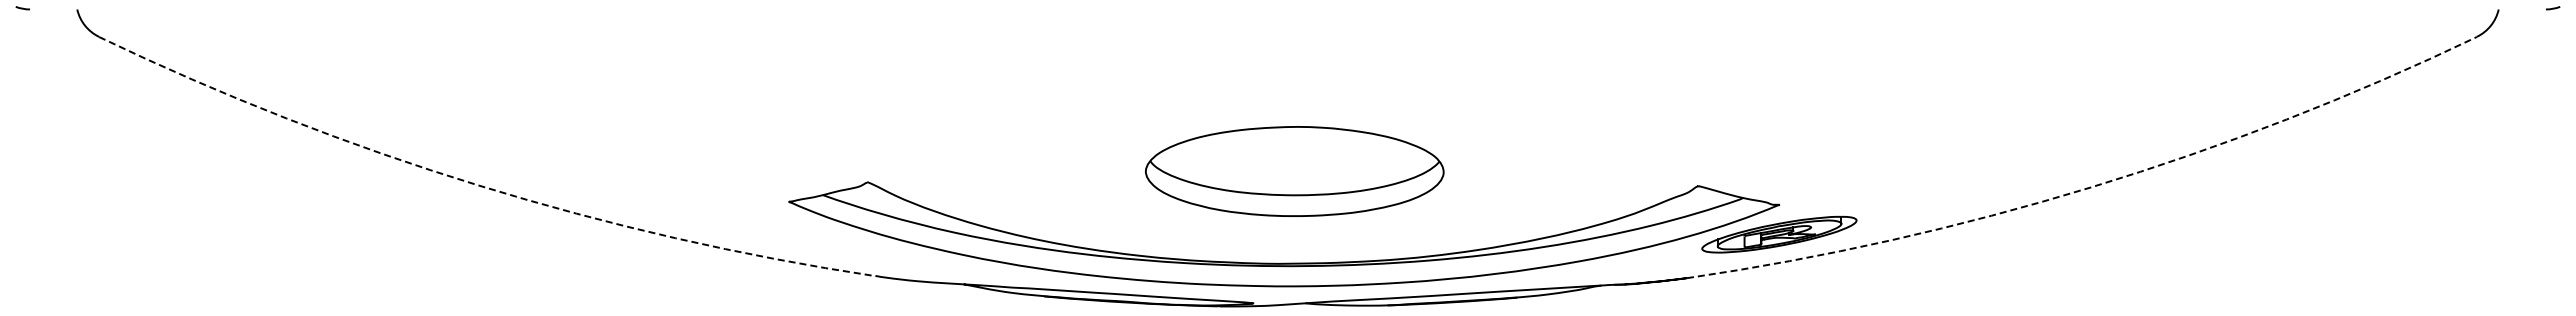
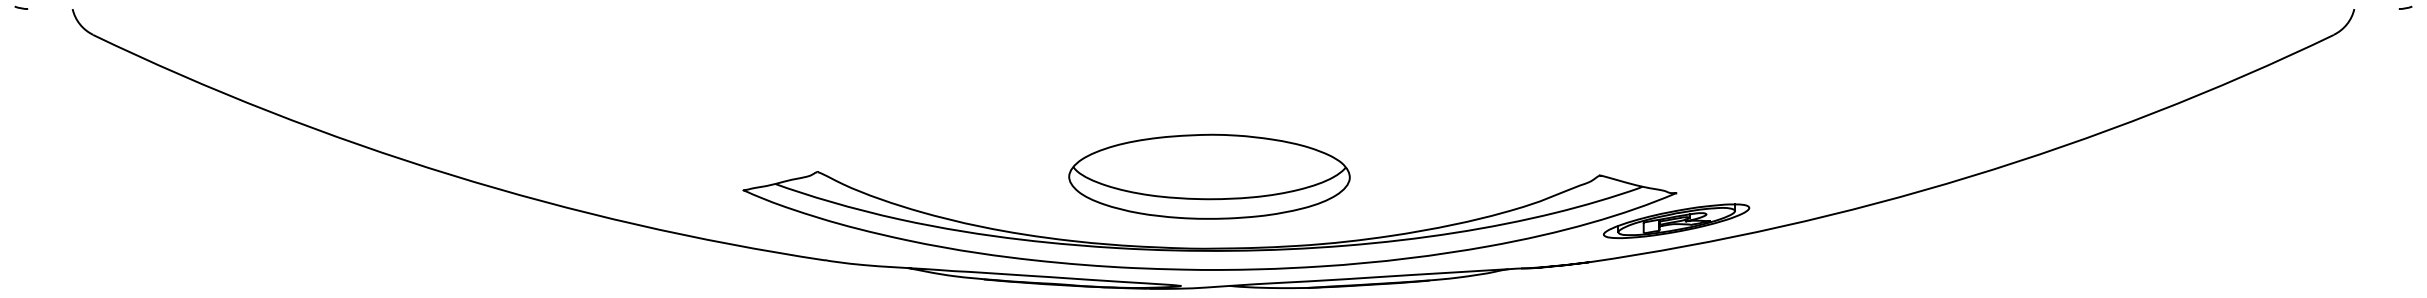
part: (1294, 171) -> (1209, 176), moved
arc: (478, 185) -> (450, 174), dashed -> solid
arc: (2091, 187) -> (1970, 176), dashed -> solid

